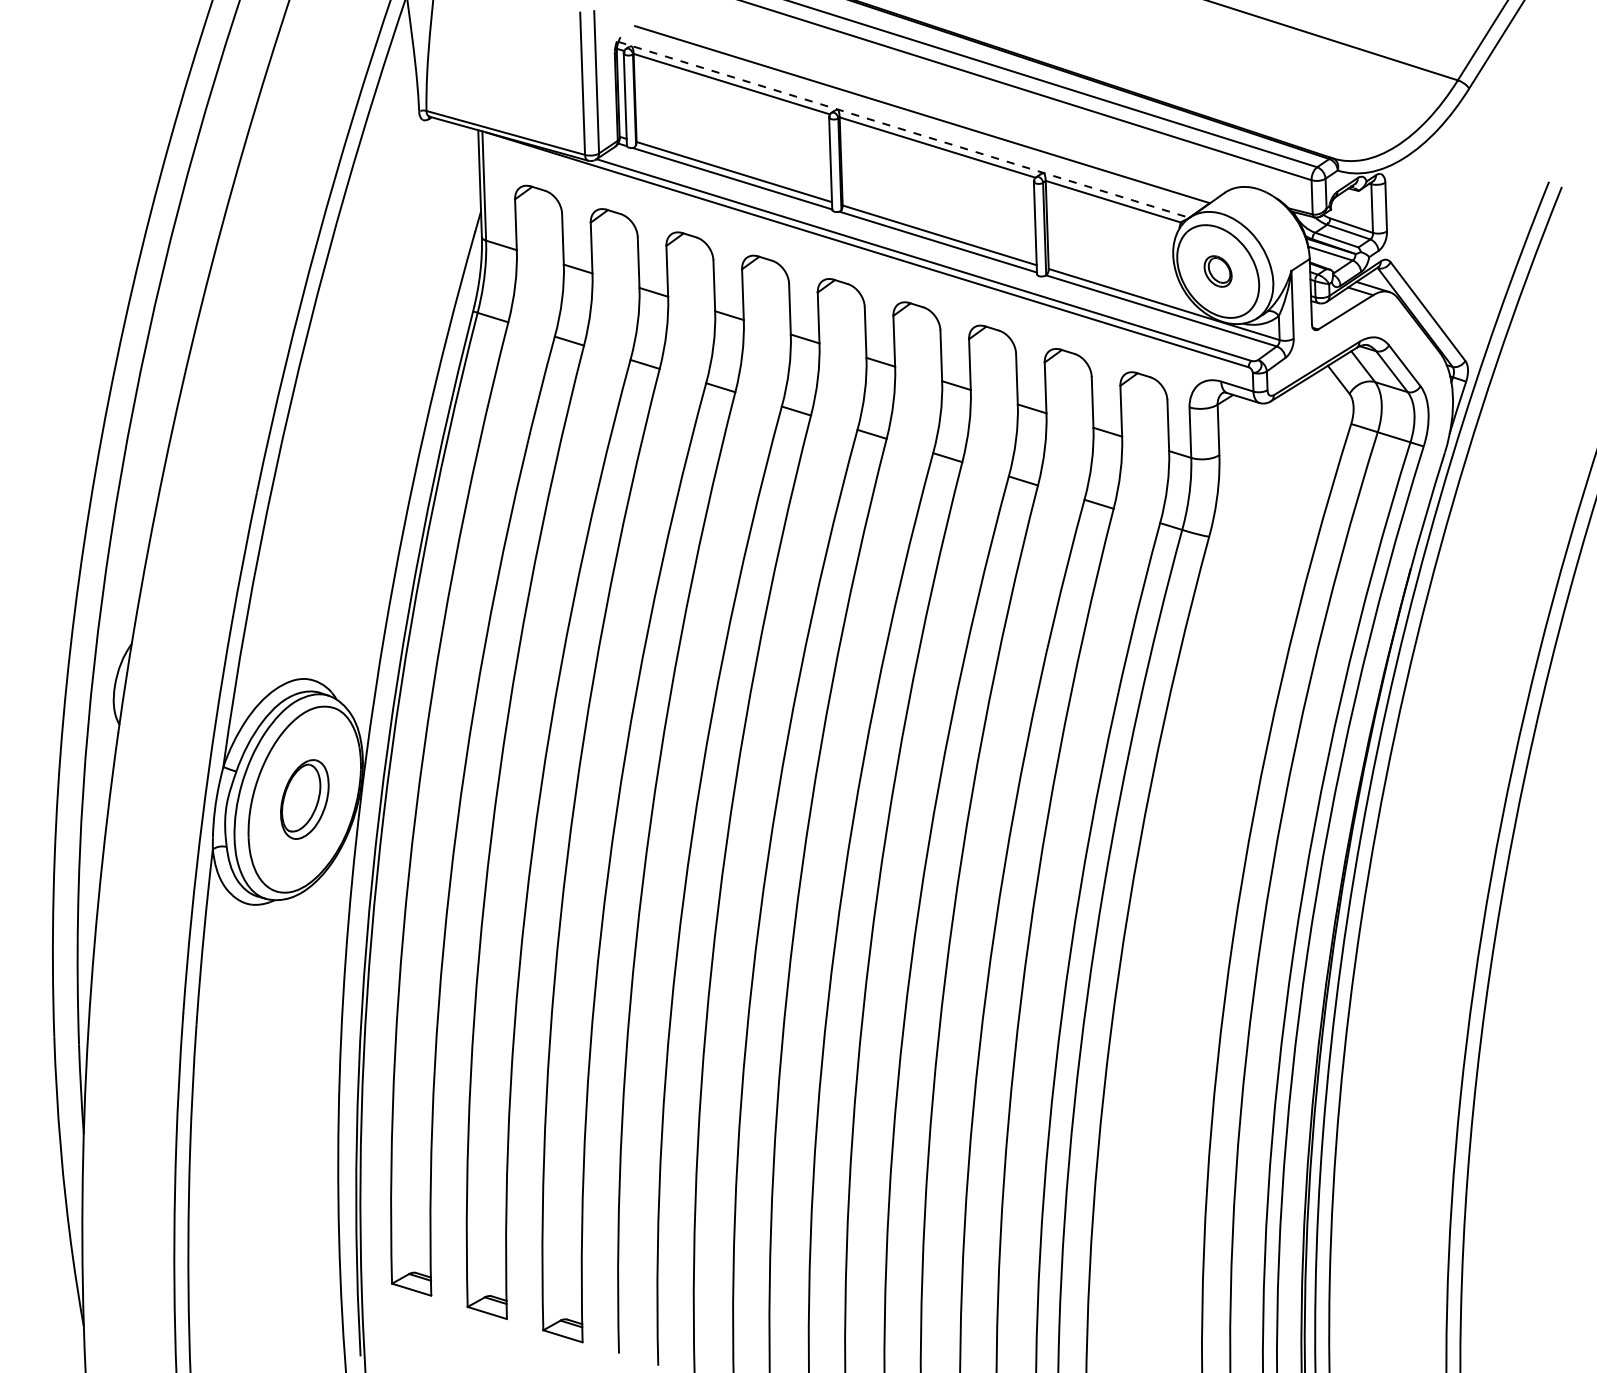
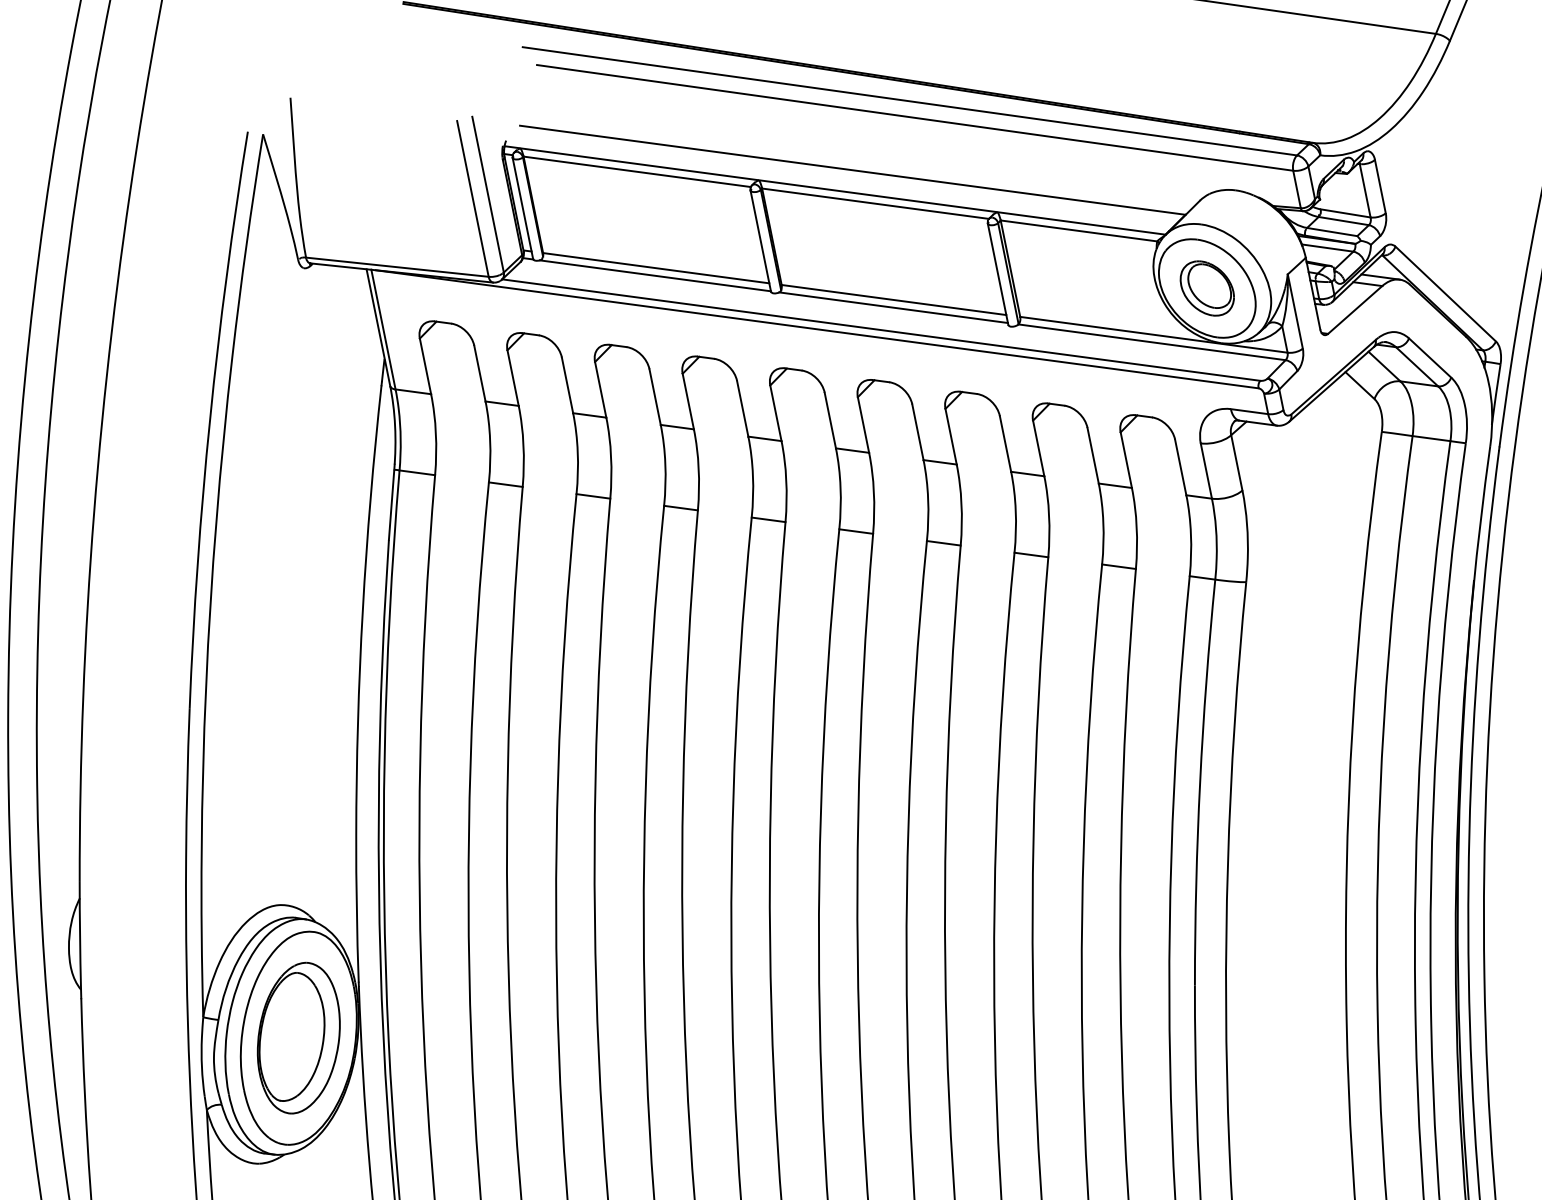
line: (903, 129) -> (834, 190), dashed -> solid
part: (1217, 271) -> (1206, 288), size x1.67
part: (304, 799) -> (298, 1038), size x1.67

